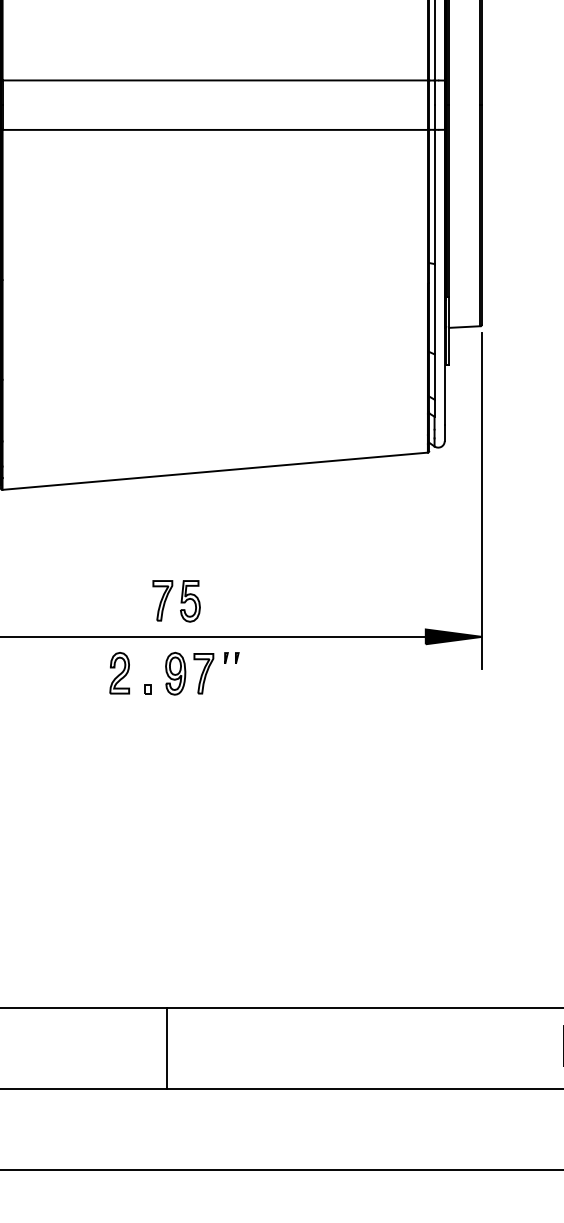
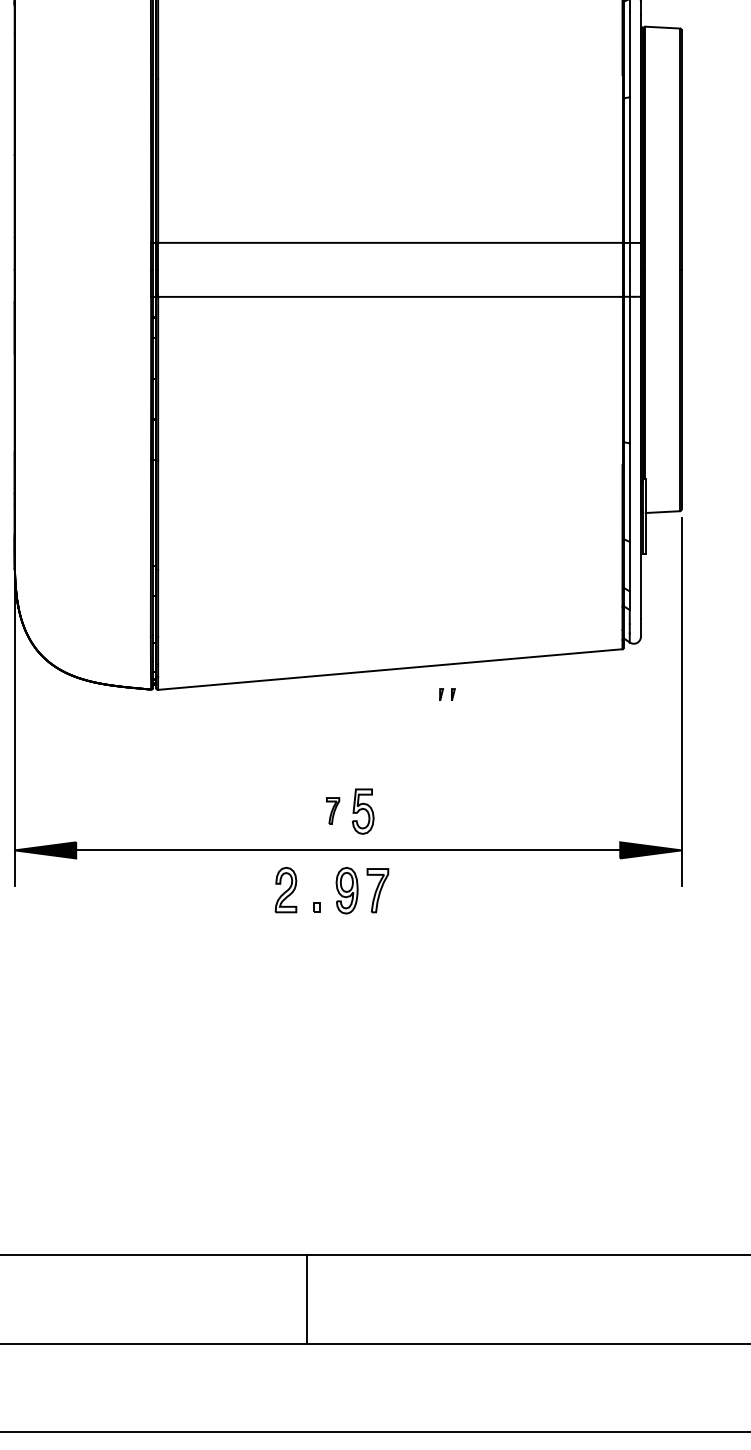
part: (162, 600) -> (332, 810), size x0.6
part: (231, 658) -> (447, 694), moved
line: (166, 1048) -> (306, 1299), moved

